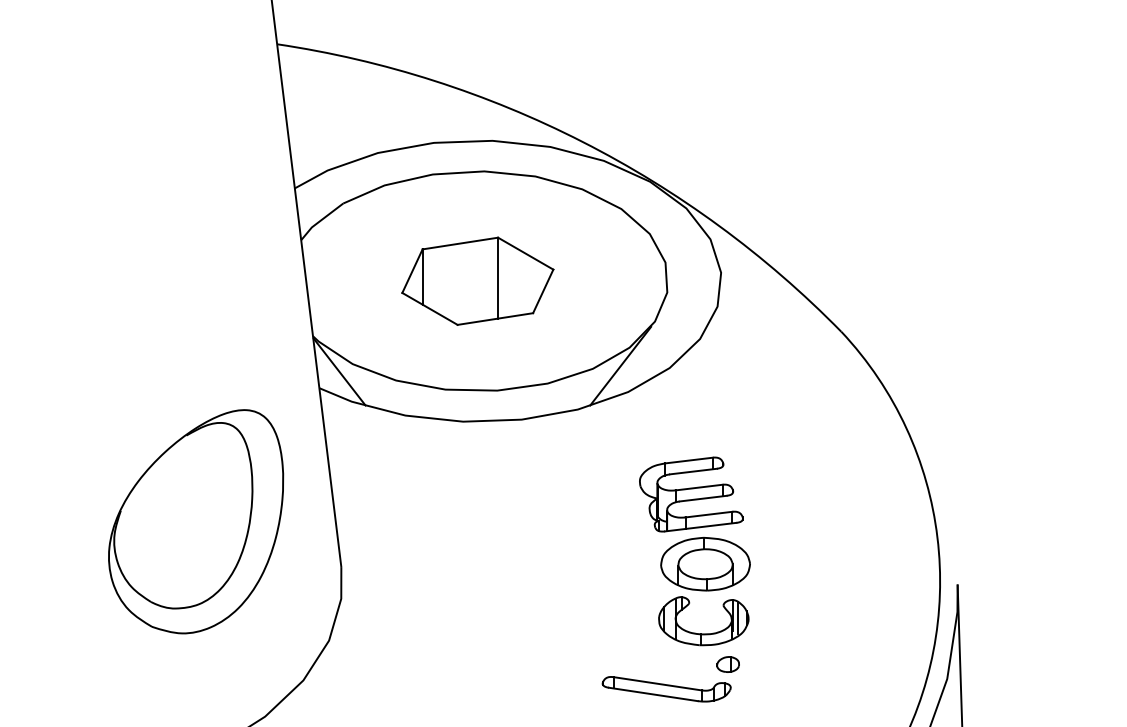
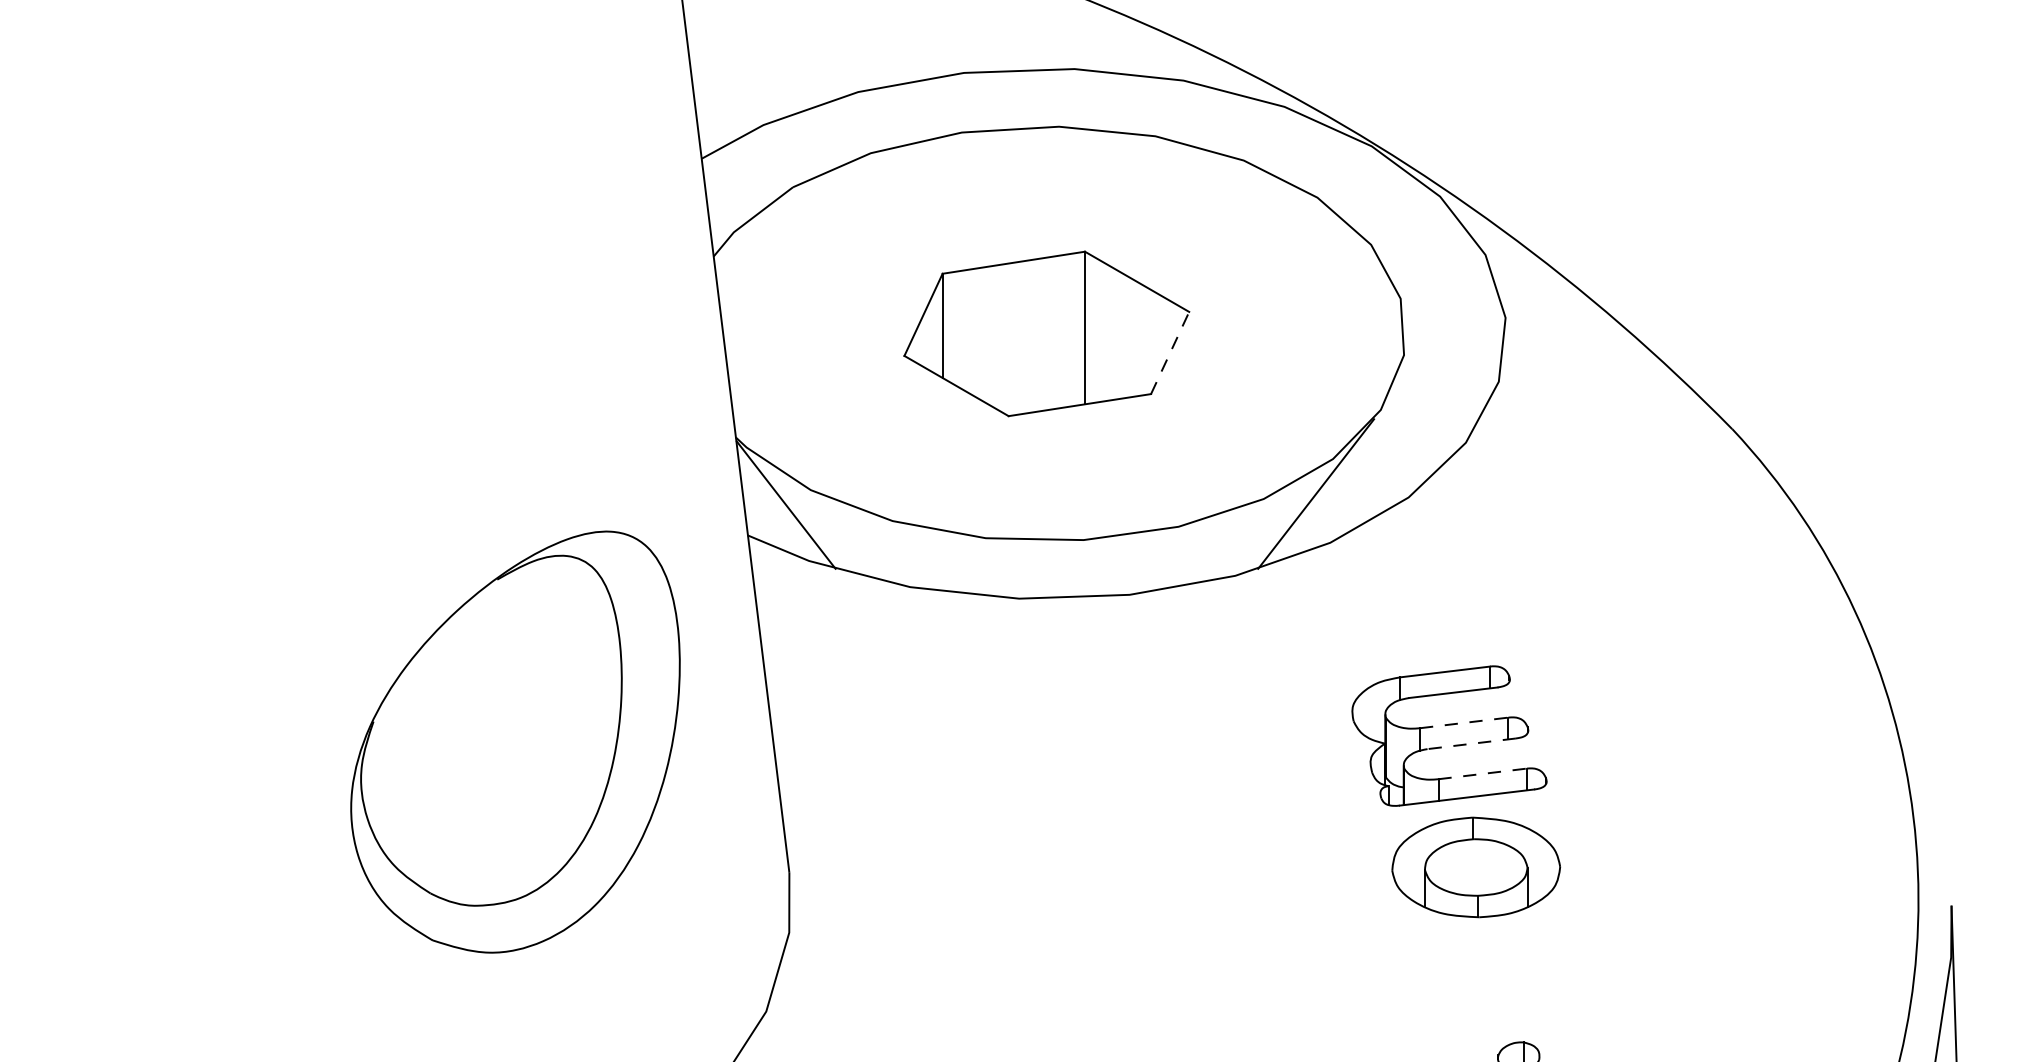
line: (543, 290) -> (1170, 351), solid -> dashed
line: (699, 487) -> (1464, 722), solid -> dashed
line: (703, 498) -> (1472, 743), solid -> dashed
line: (709, 514) -> (1483, 773), solid -> dashed
part: (196, 521) -> (516, 741), moved
part: (703, 633) -> (1472, 998), removed

